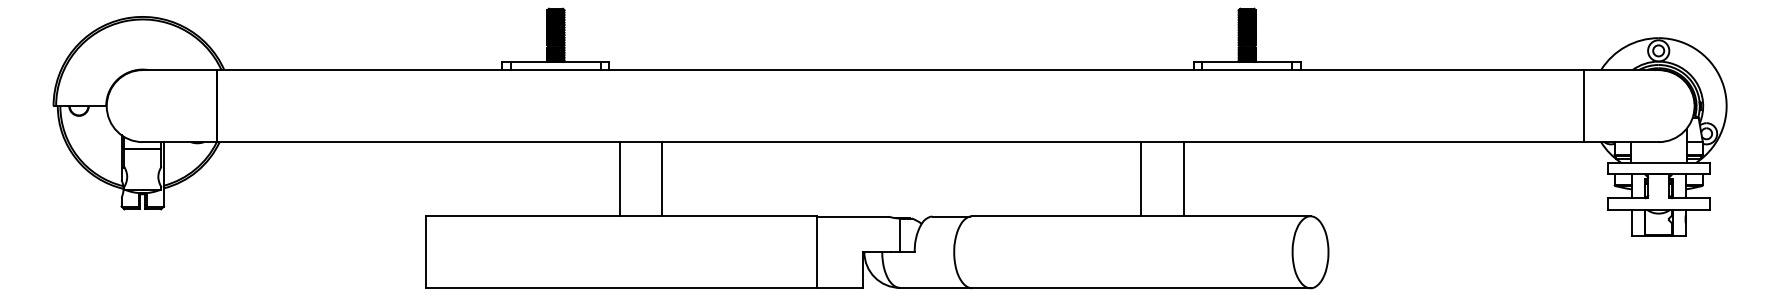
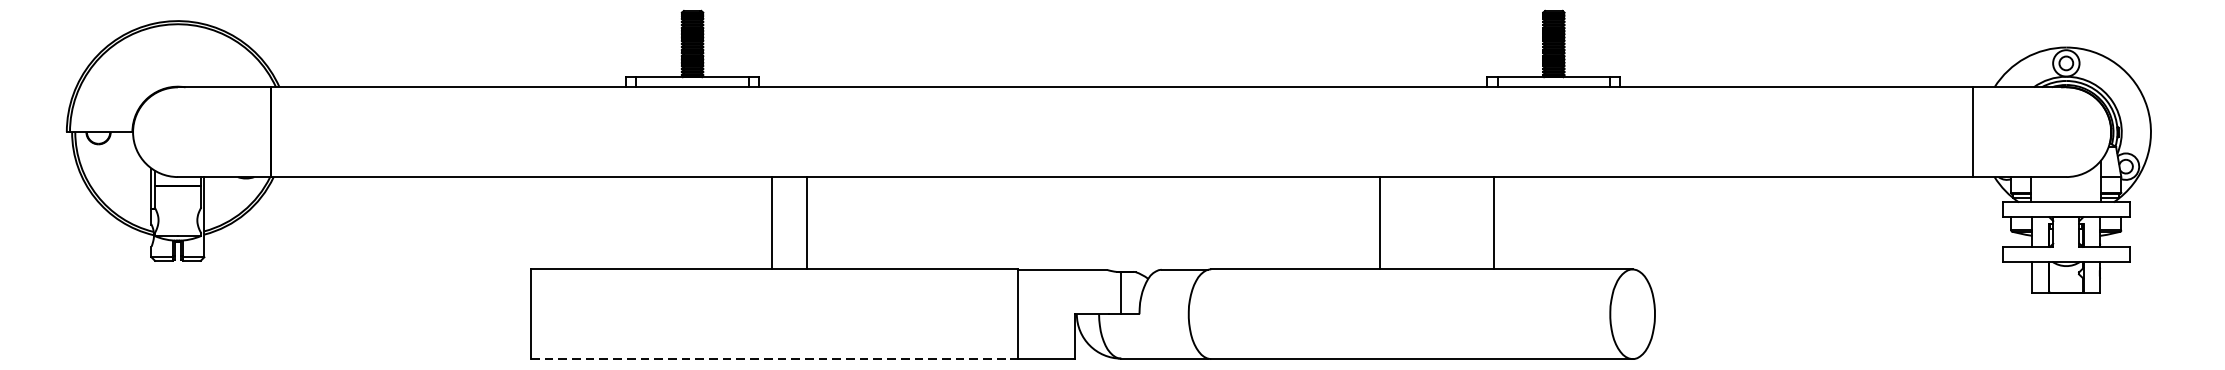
line: (662, 179) -> (807, 223), moved
line: (1141, 179) -> (1380, 223), moved
line: (1183, 179) -> (1494, 223), moved
line: (621, 288) -> (774, 359), solid -> dashed

